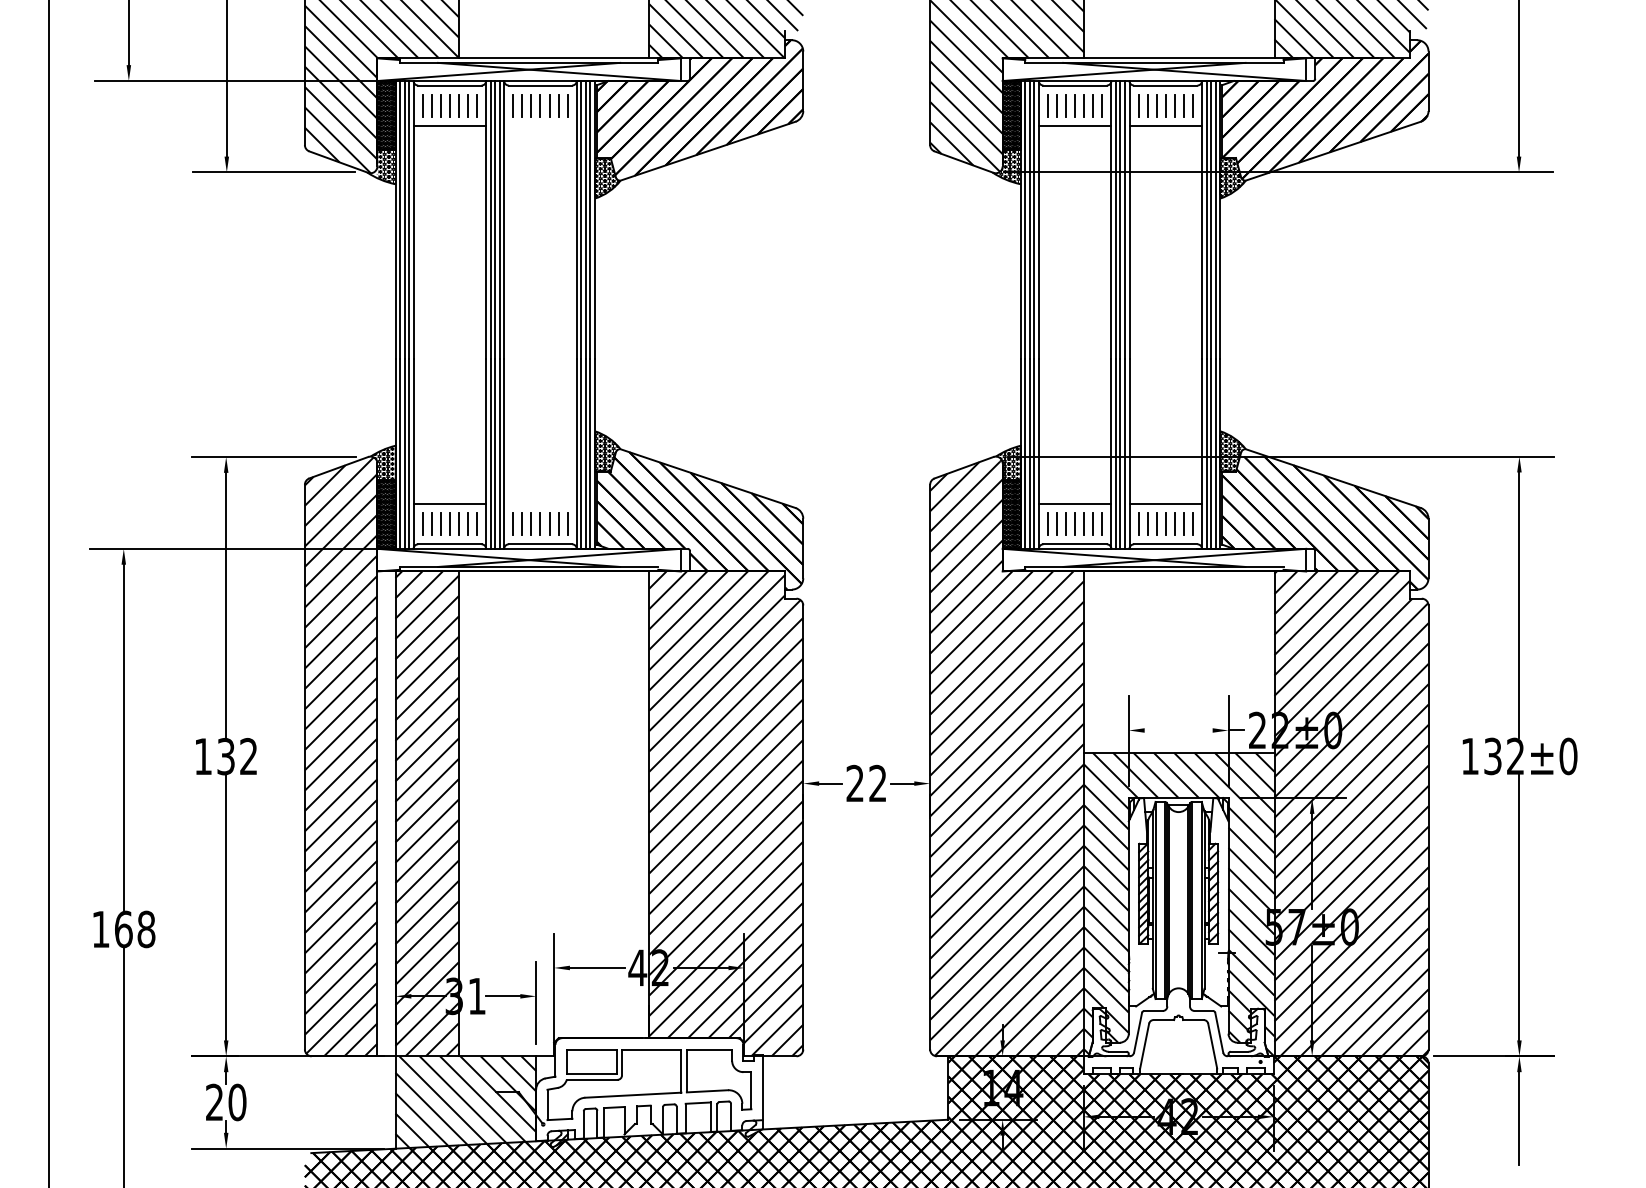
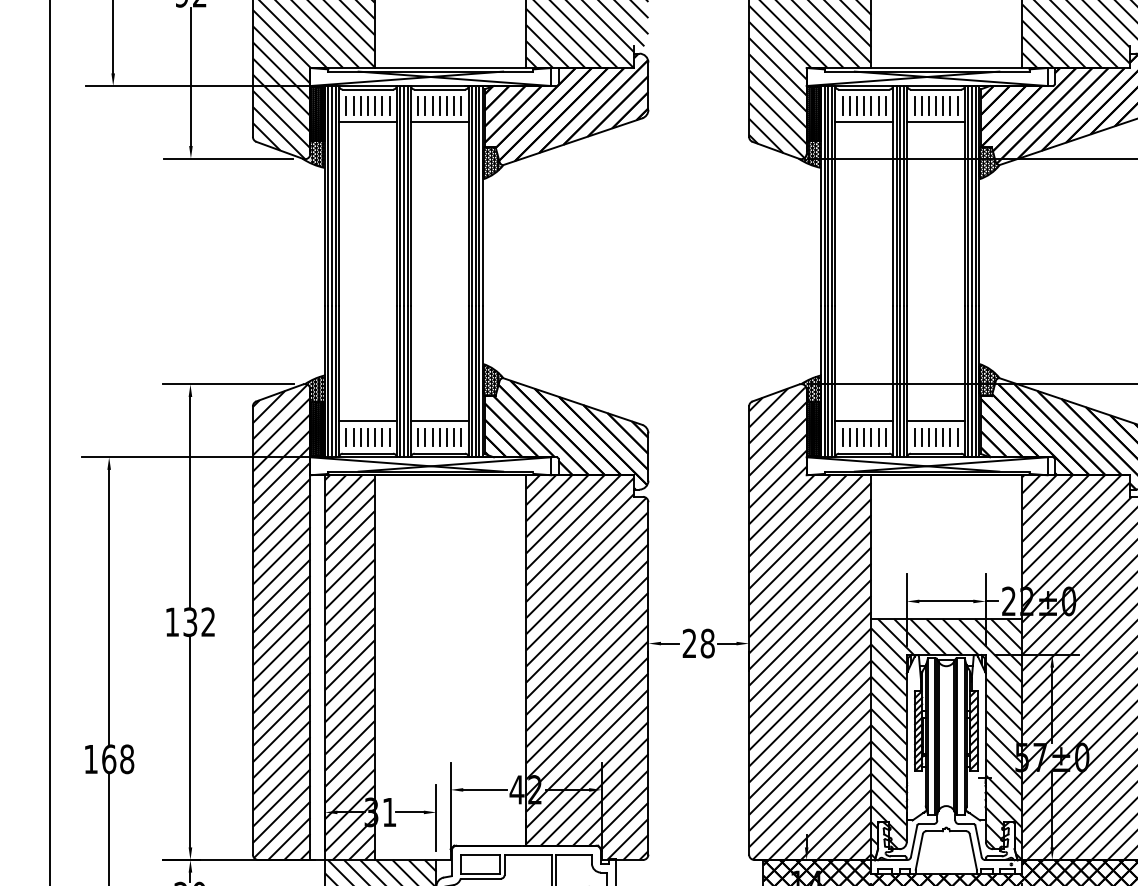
line: (540, 126) -> (439, 122), added
line: (540, 503) -> (439, 421), added
line: (1178, 730) -> (946, 601), added
text: (877, 783) -> (707, 643), 22 -> 28

